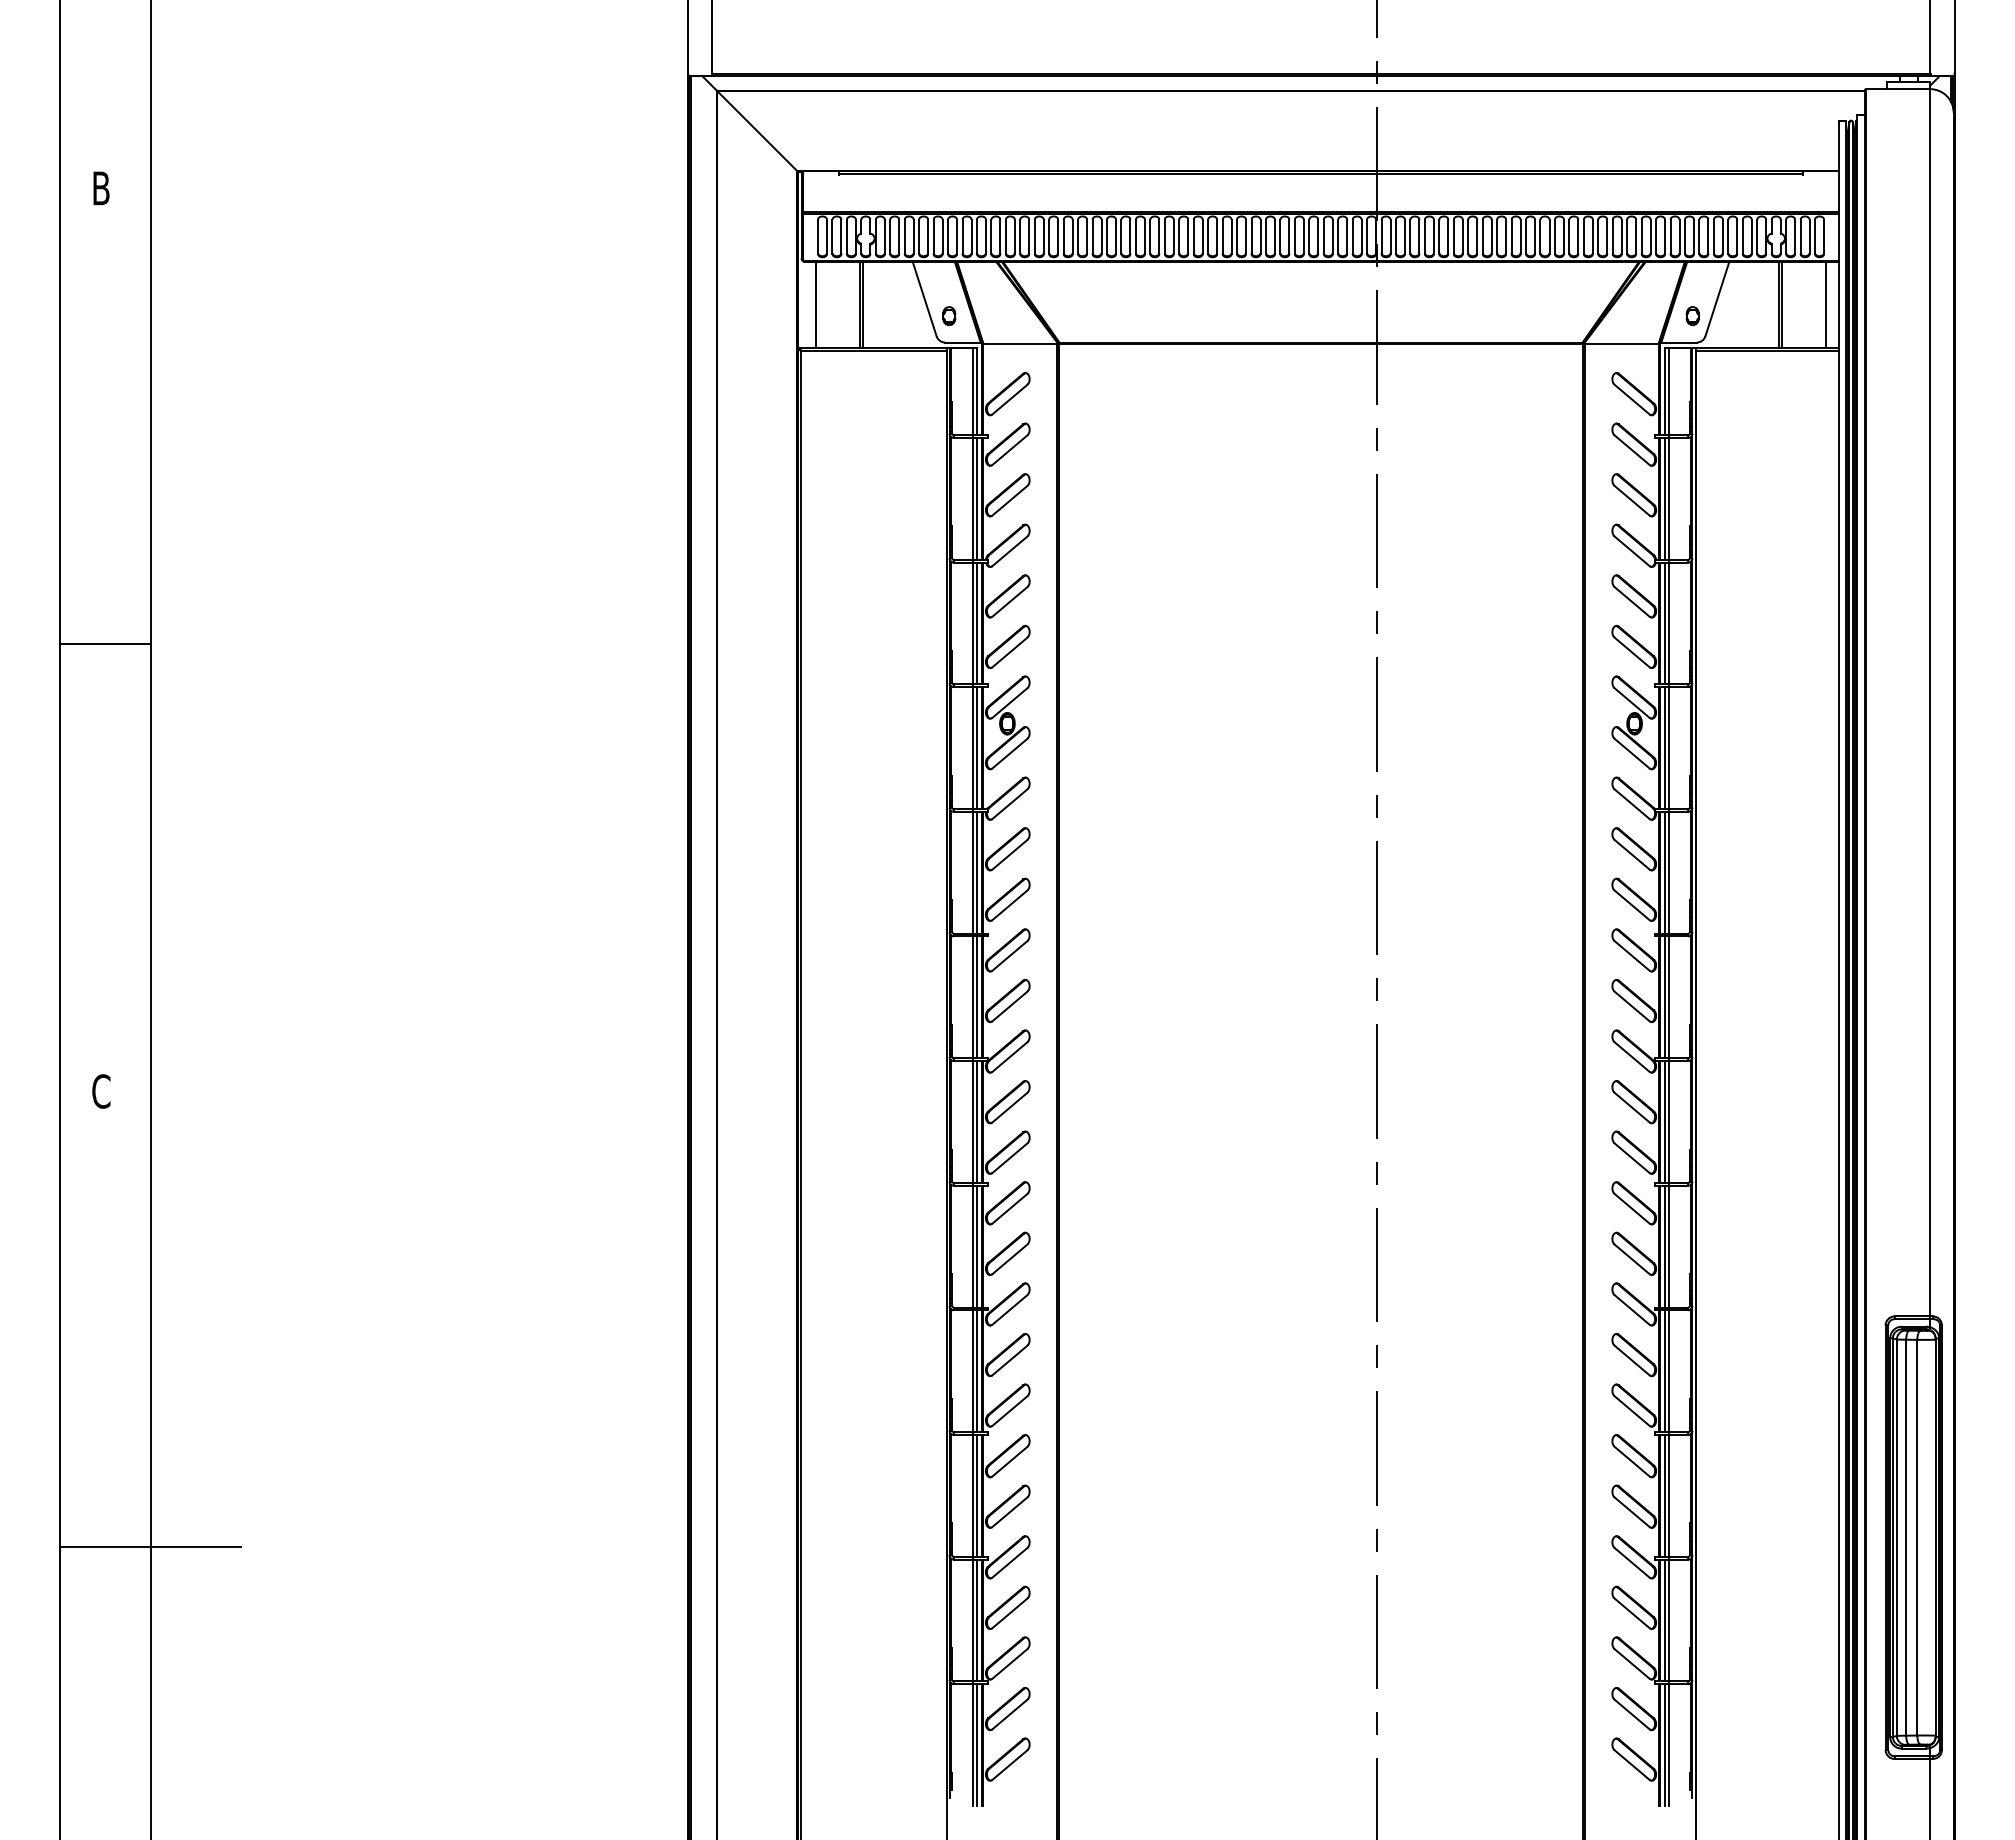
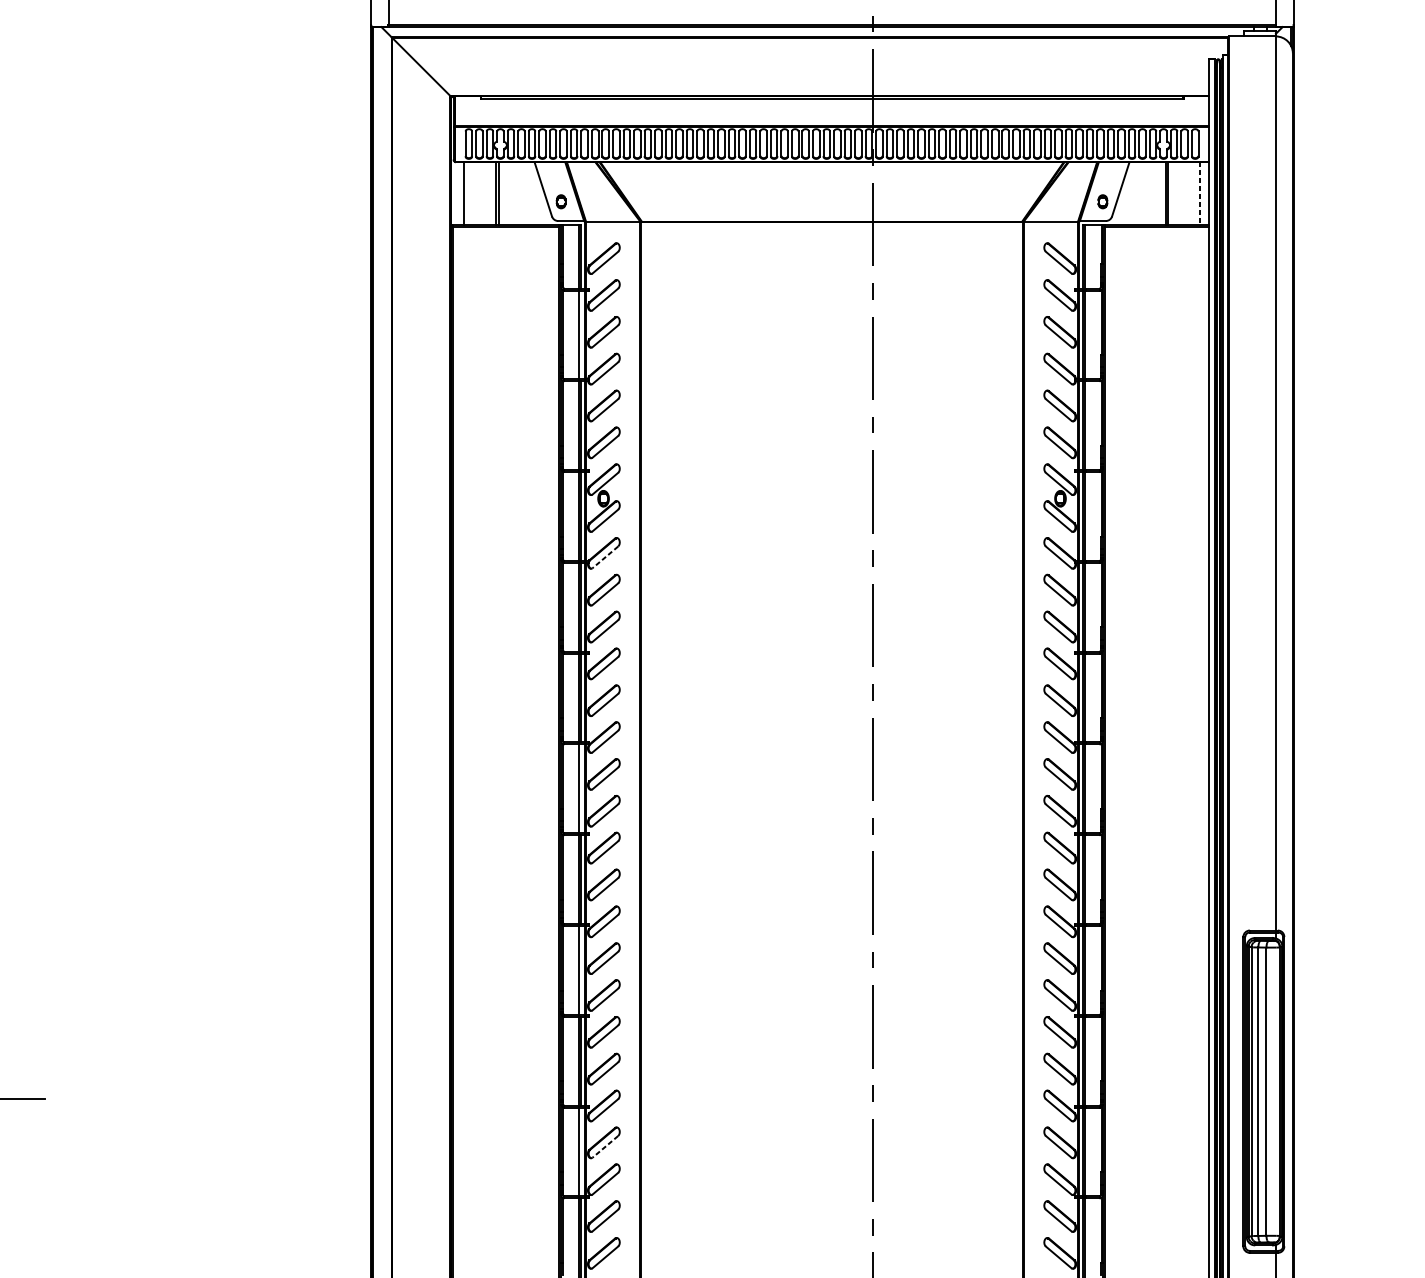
line: (1826, 304) -> (1200, 193), solid -> dashed
line: (976, 498) -> (581, 334), removed
line: (1009, 804) -> (605, 557), solid -> dashed
line: (976, 1121) -> (581, 788), removed
line: (976, 1371) -> (581, 970), removed
line: (1009, 1613) -> (605, 1146), solid -> dashed
line: (976, 1620) -> (581, 1152), removed

